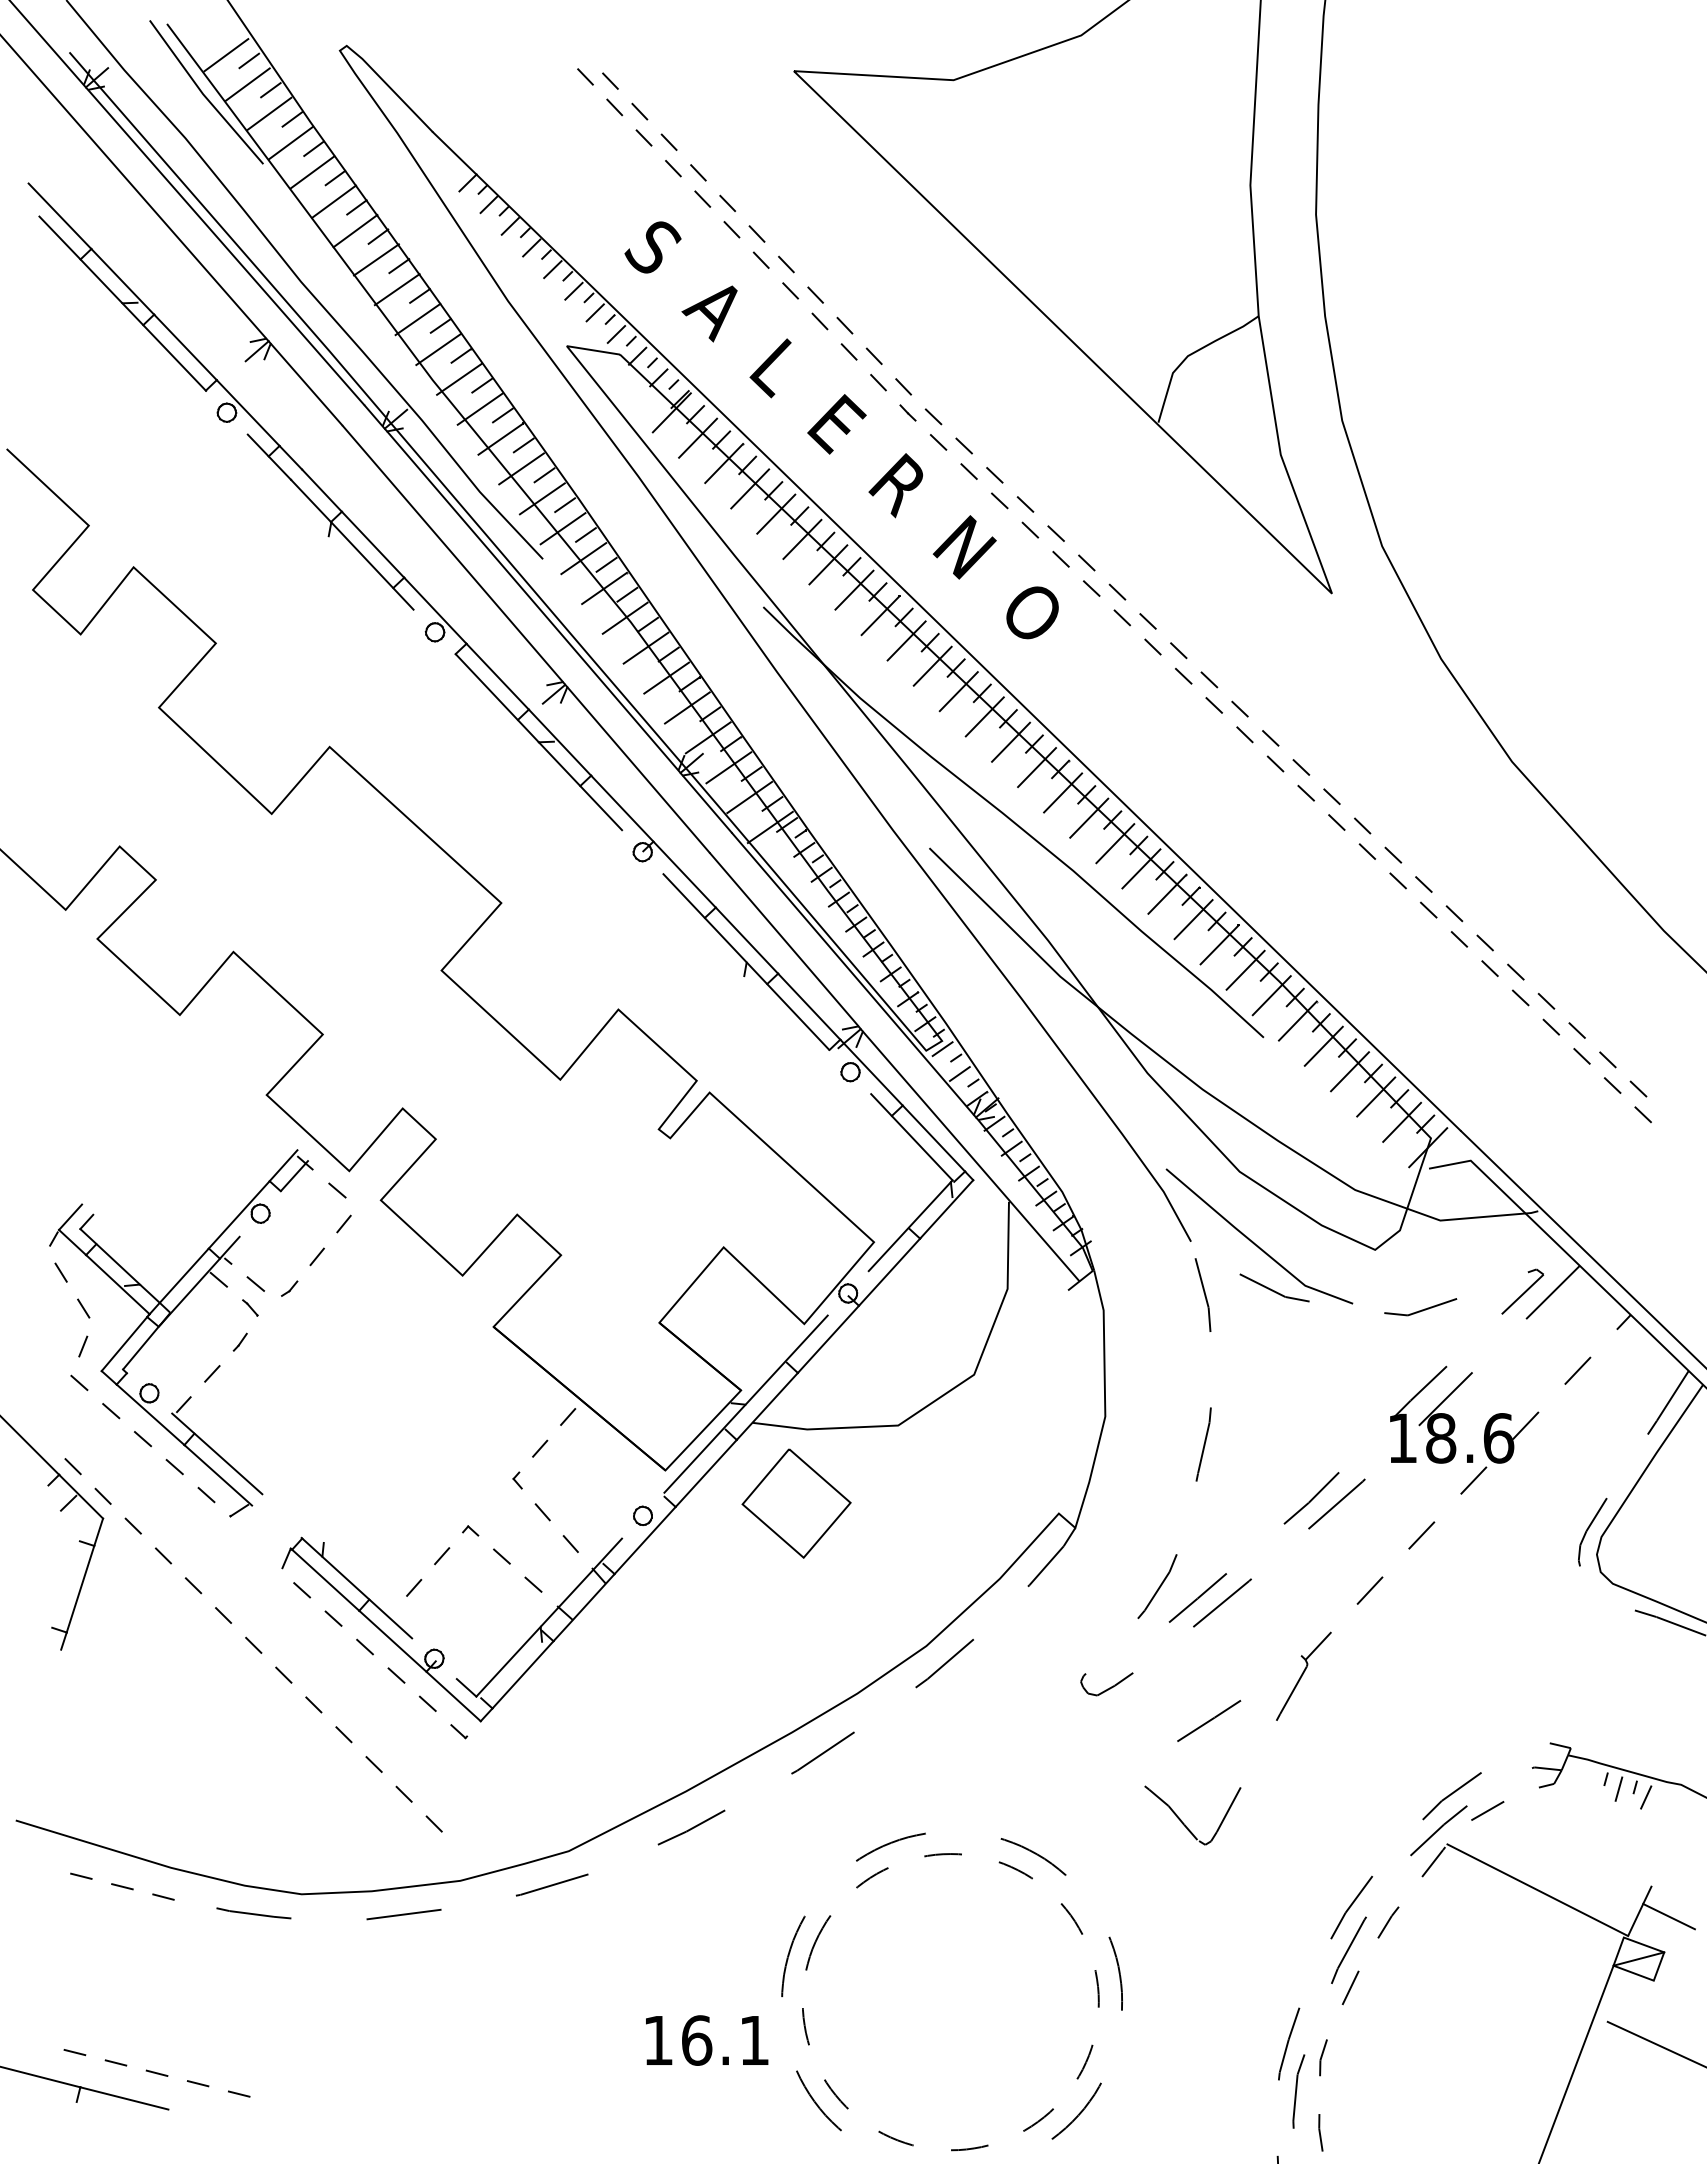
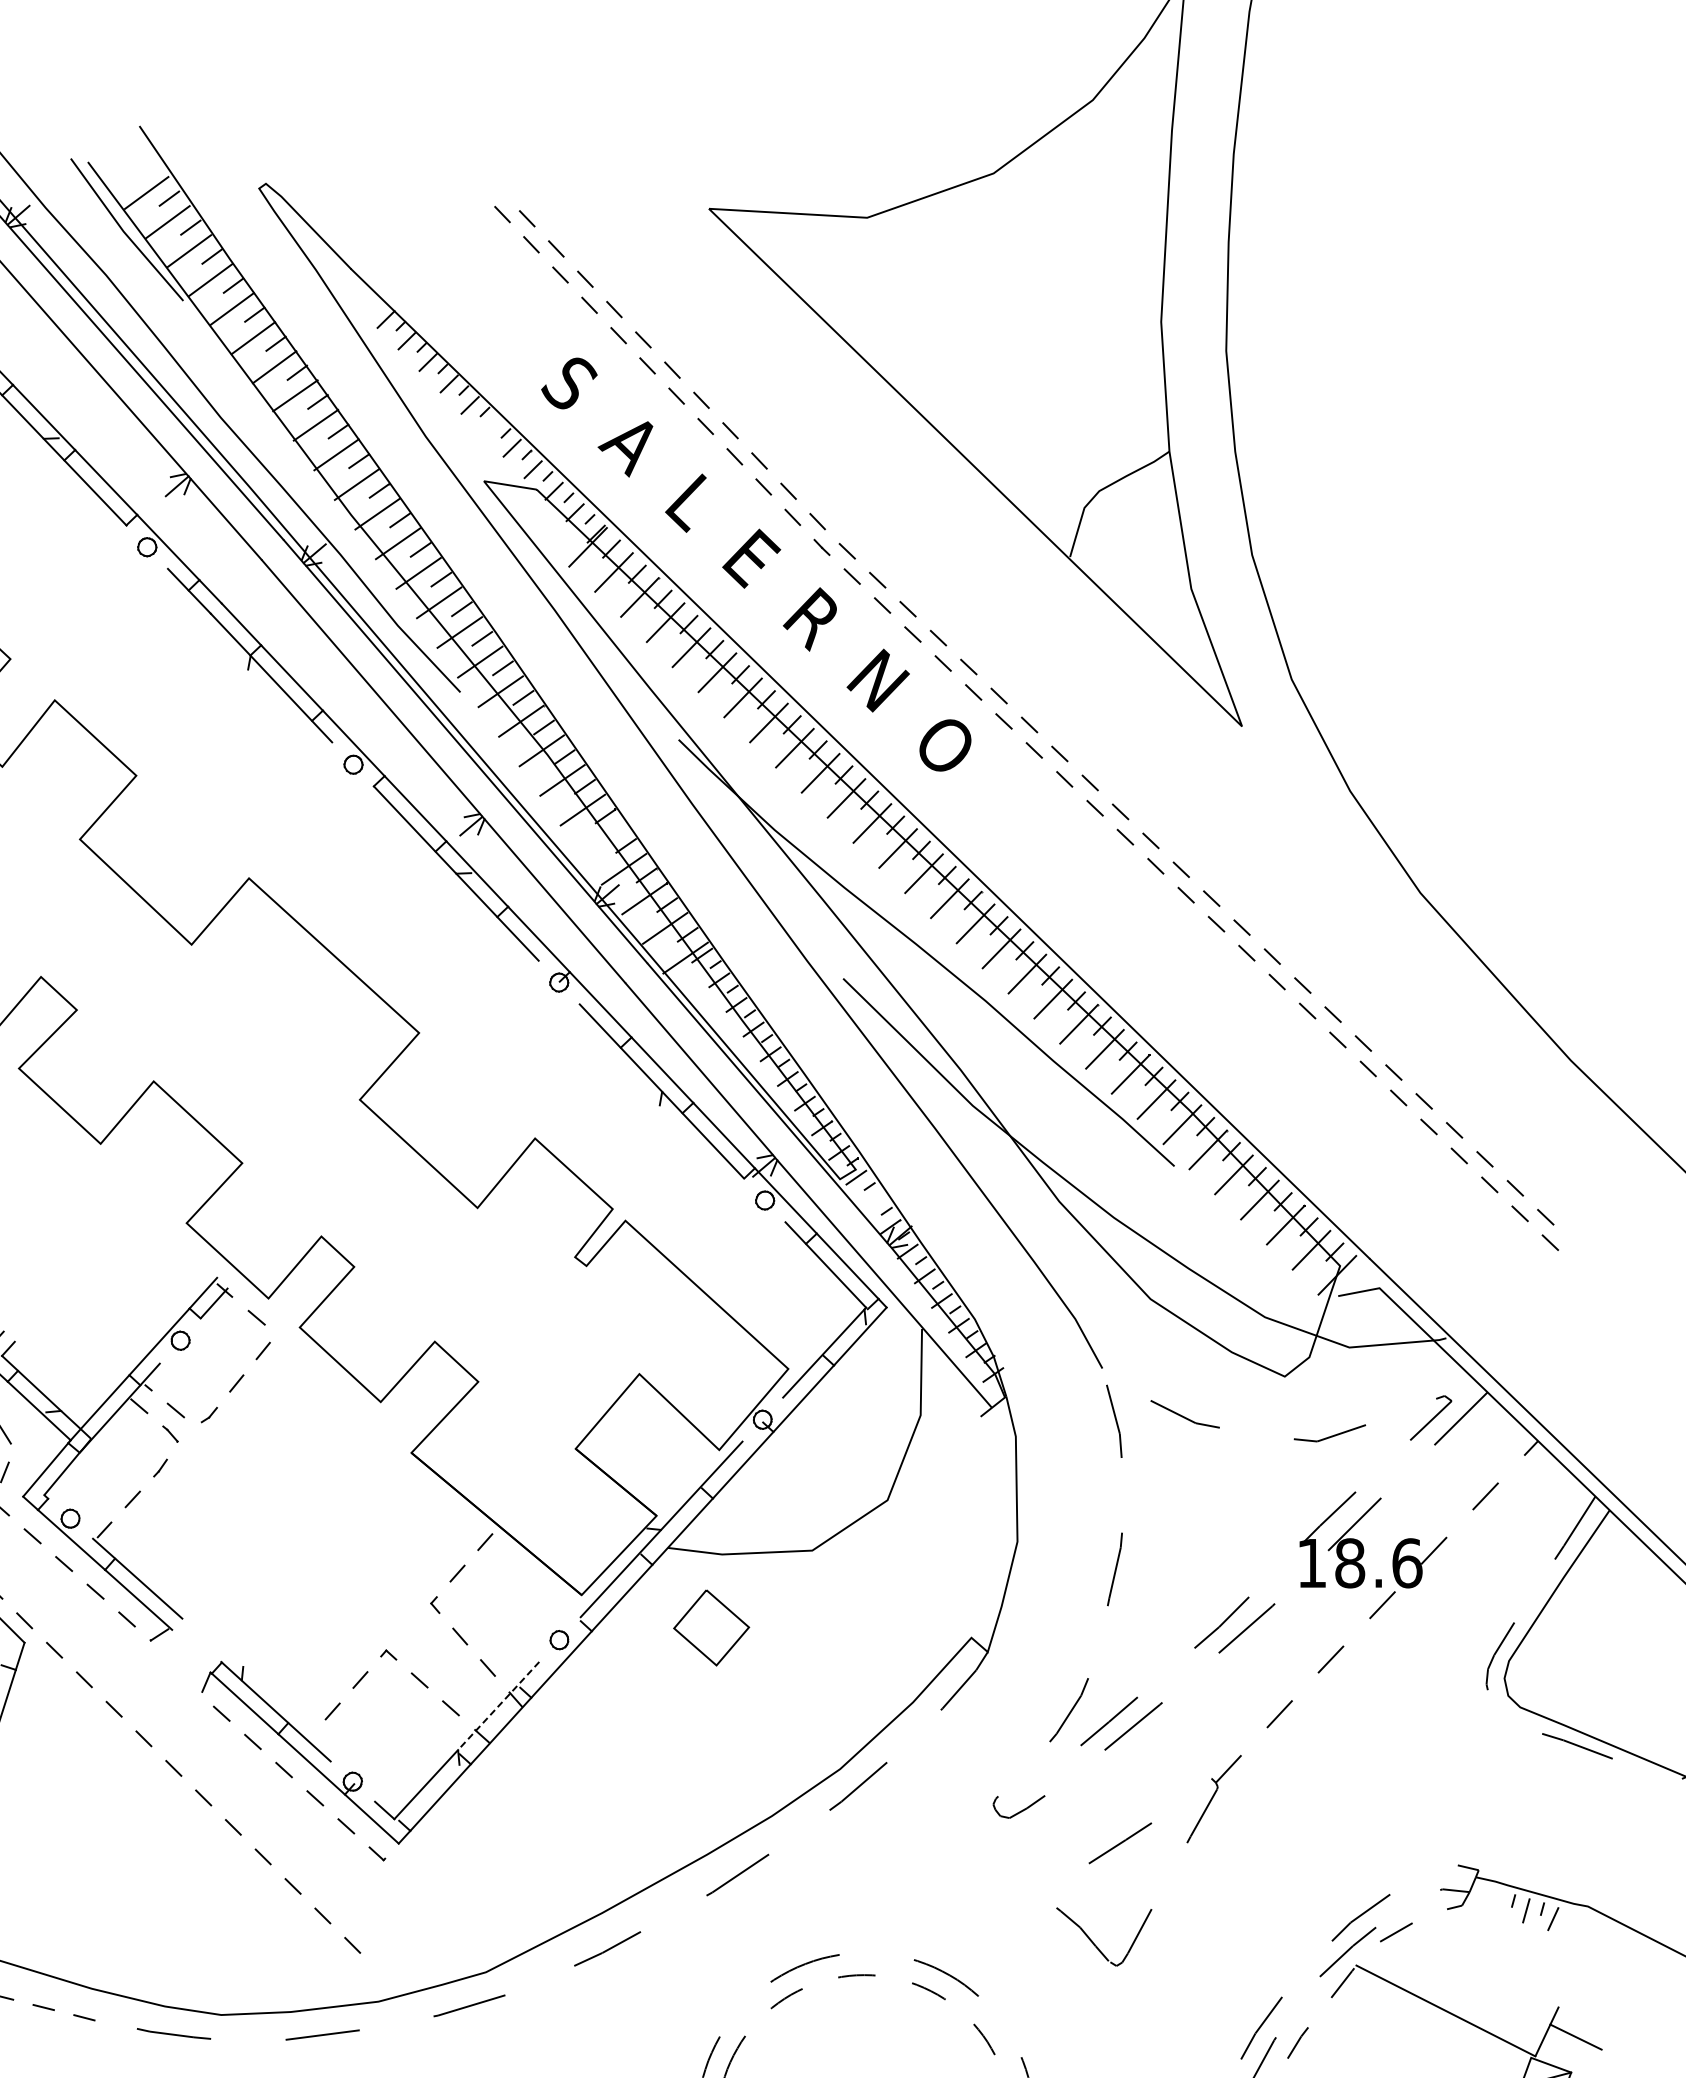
line: (573, 290) -> (490, 426), removed
line: (687, 707) -> (603, 839), removed
line: (959, 1073) -> (873, 1201), removed
line: (1253, 1241) -> (1164, 1368), removed
part: (796, 1503) -> (711, 1627), size x0.7
line: (581, 1582) -> (498, 1706), solid -> dashed

